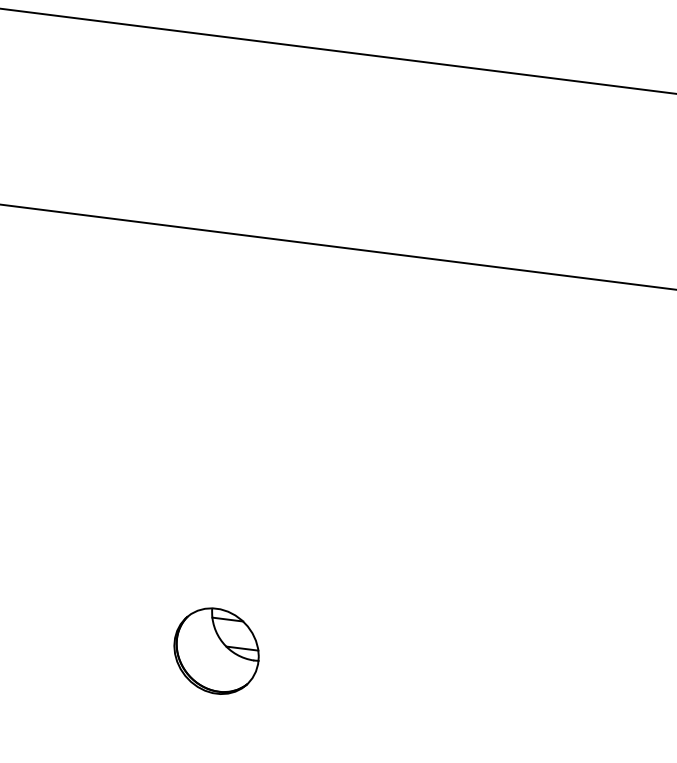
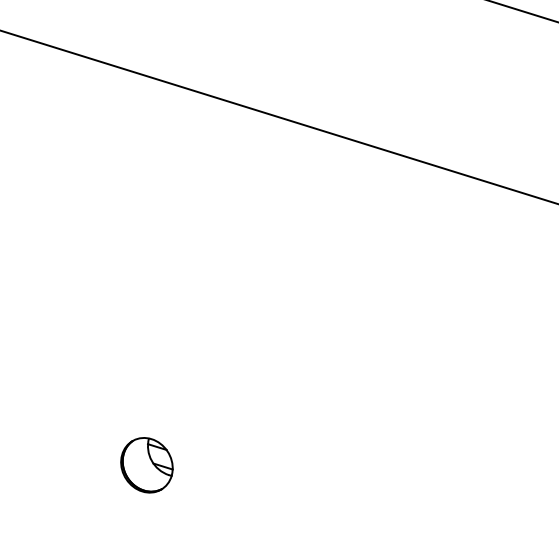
part: (216, 650) -> (146, 464), size x0.7

